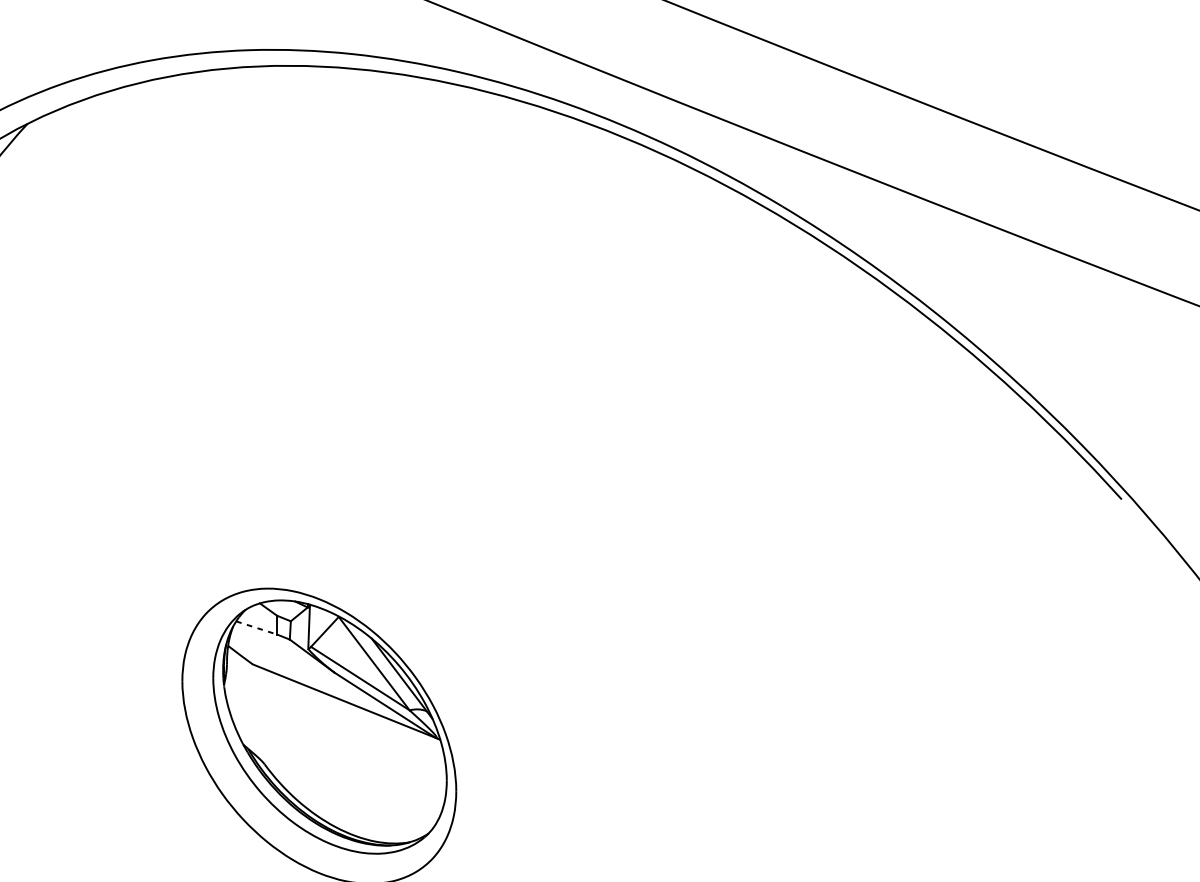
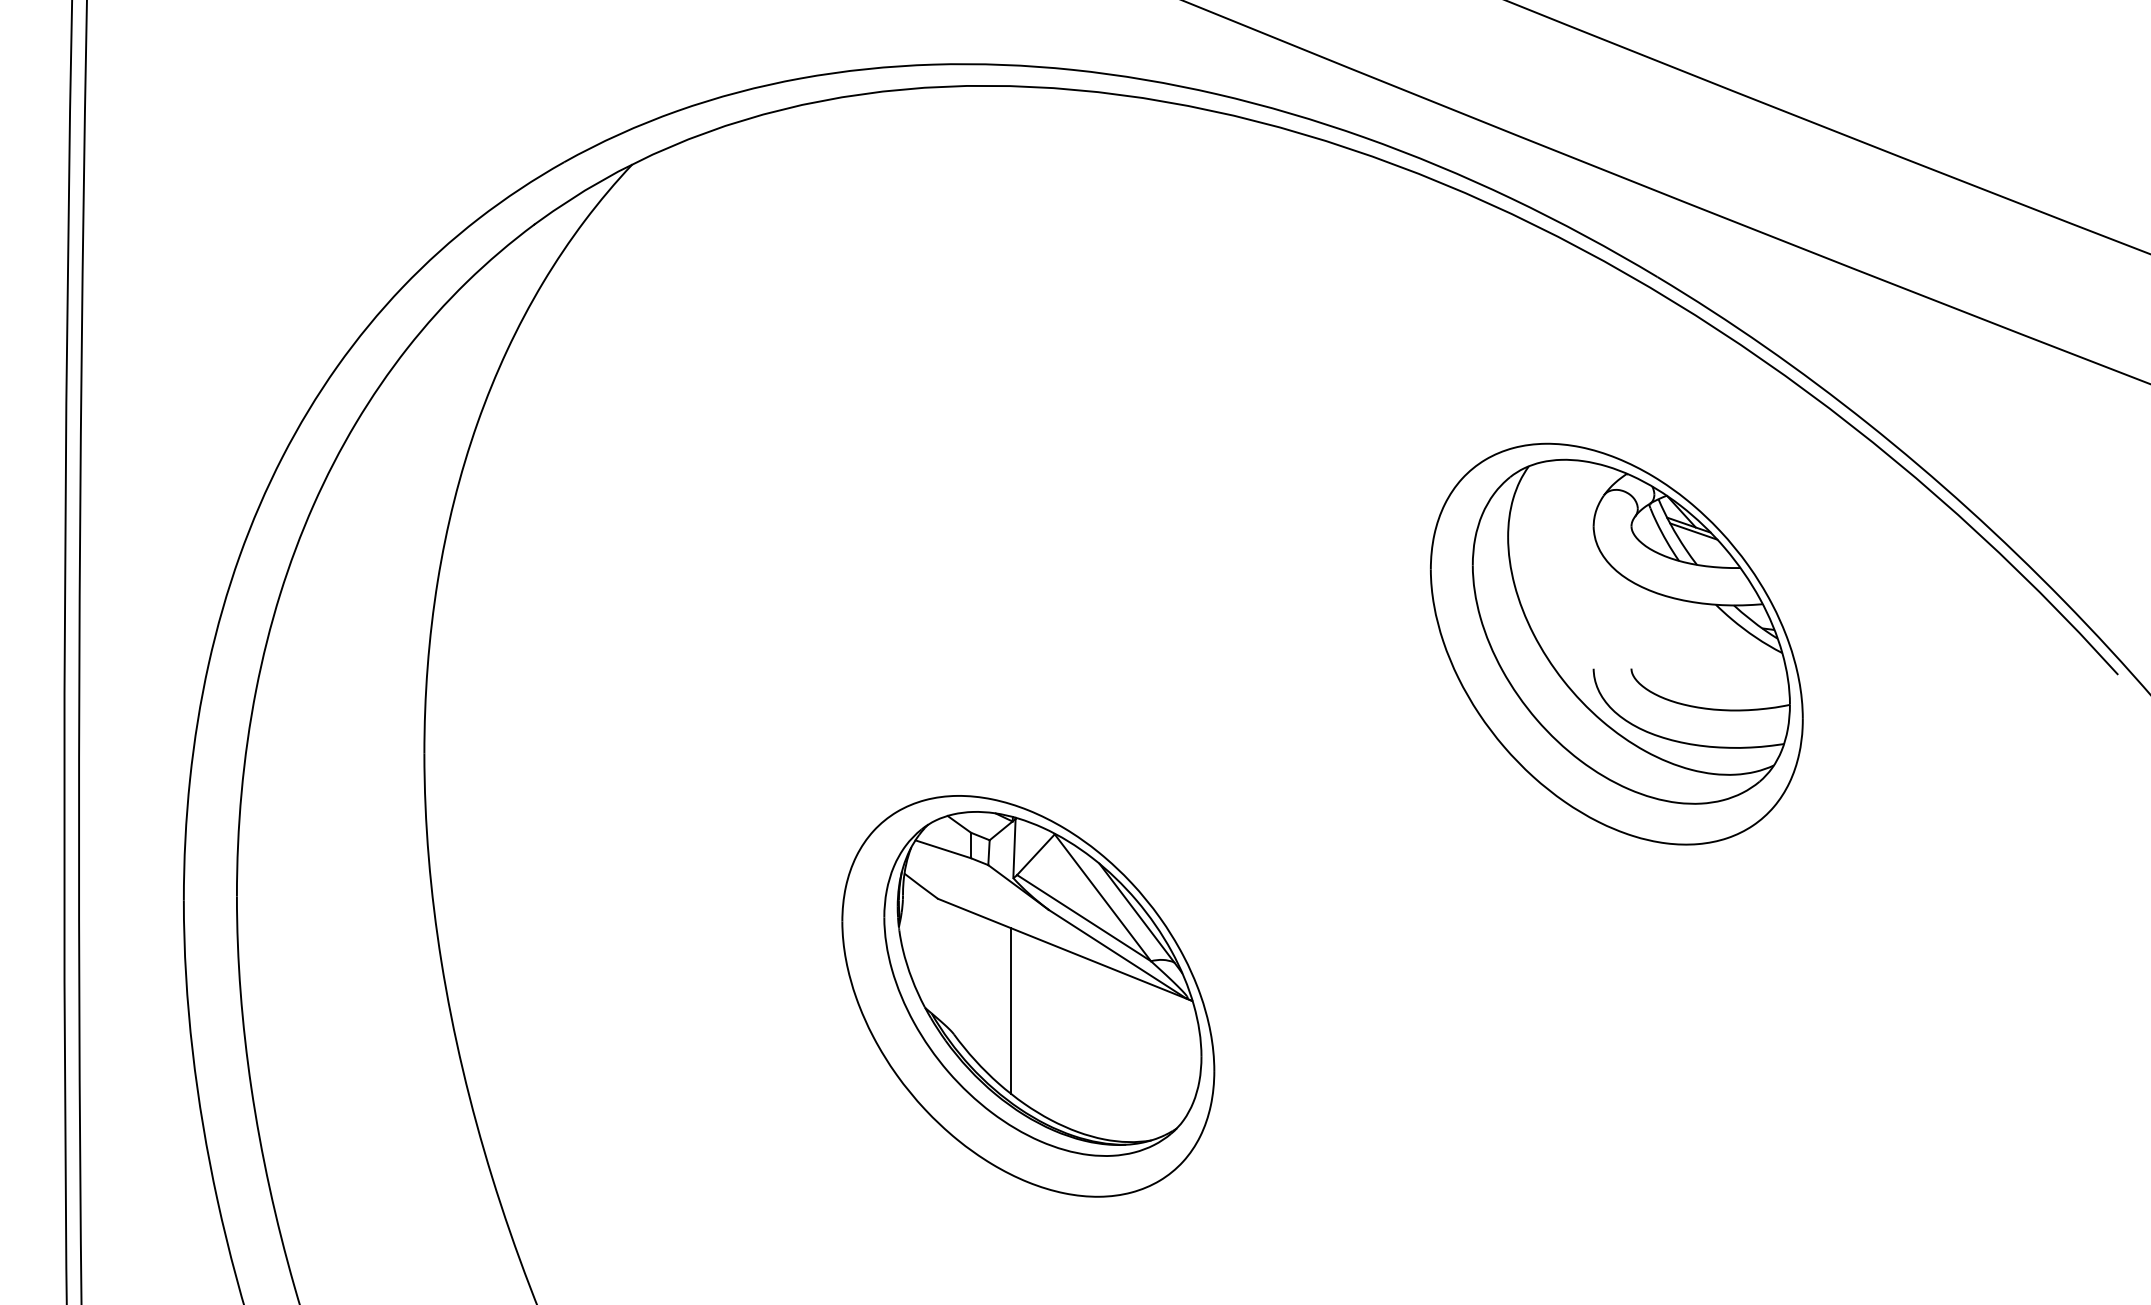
part: (752, 476) -> (1616, 643), added
line: (256, 628) -> (943, 849), dashed -> solid
line: (306, 747) -> (1011, 1011), added

